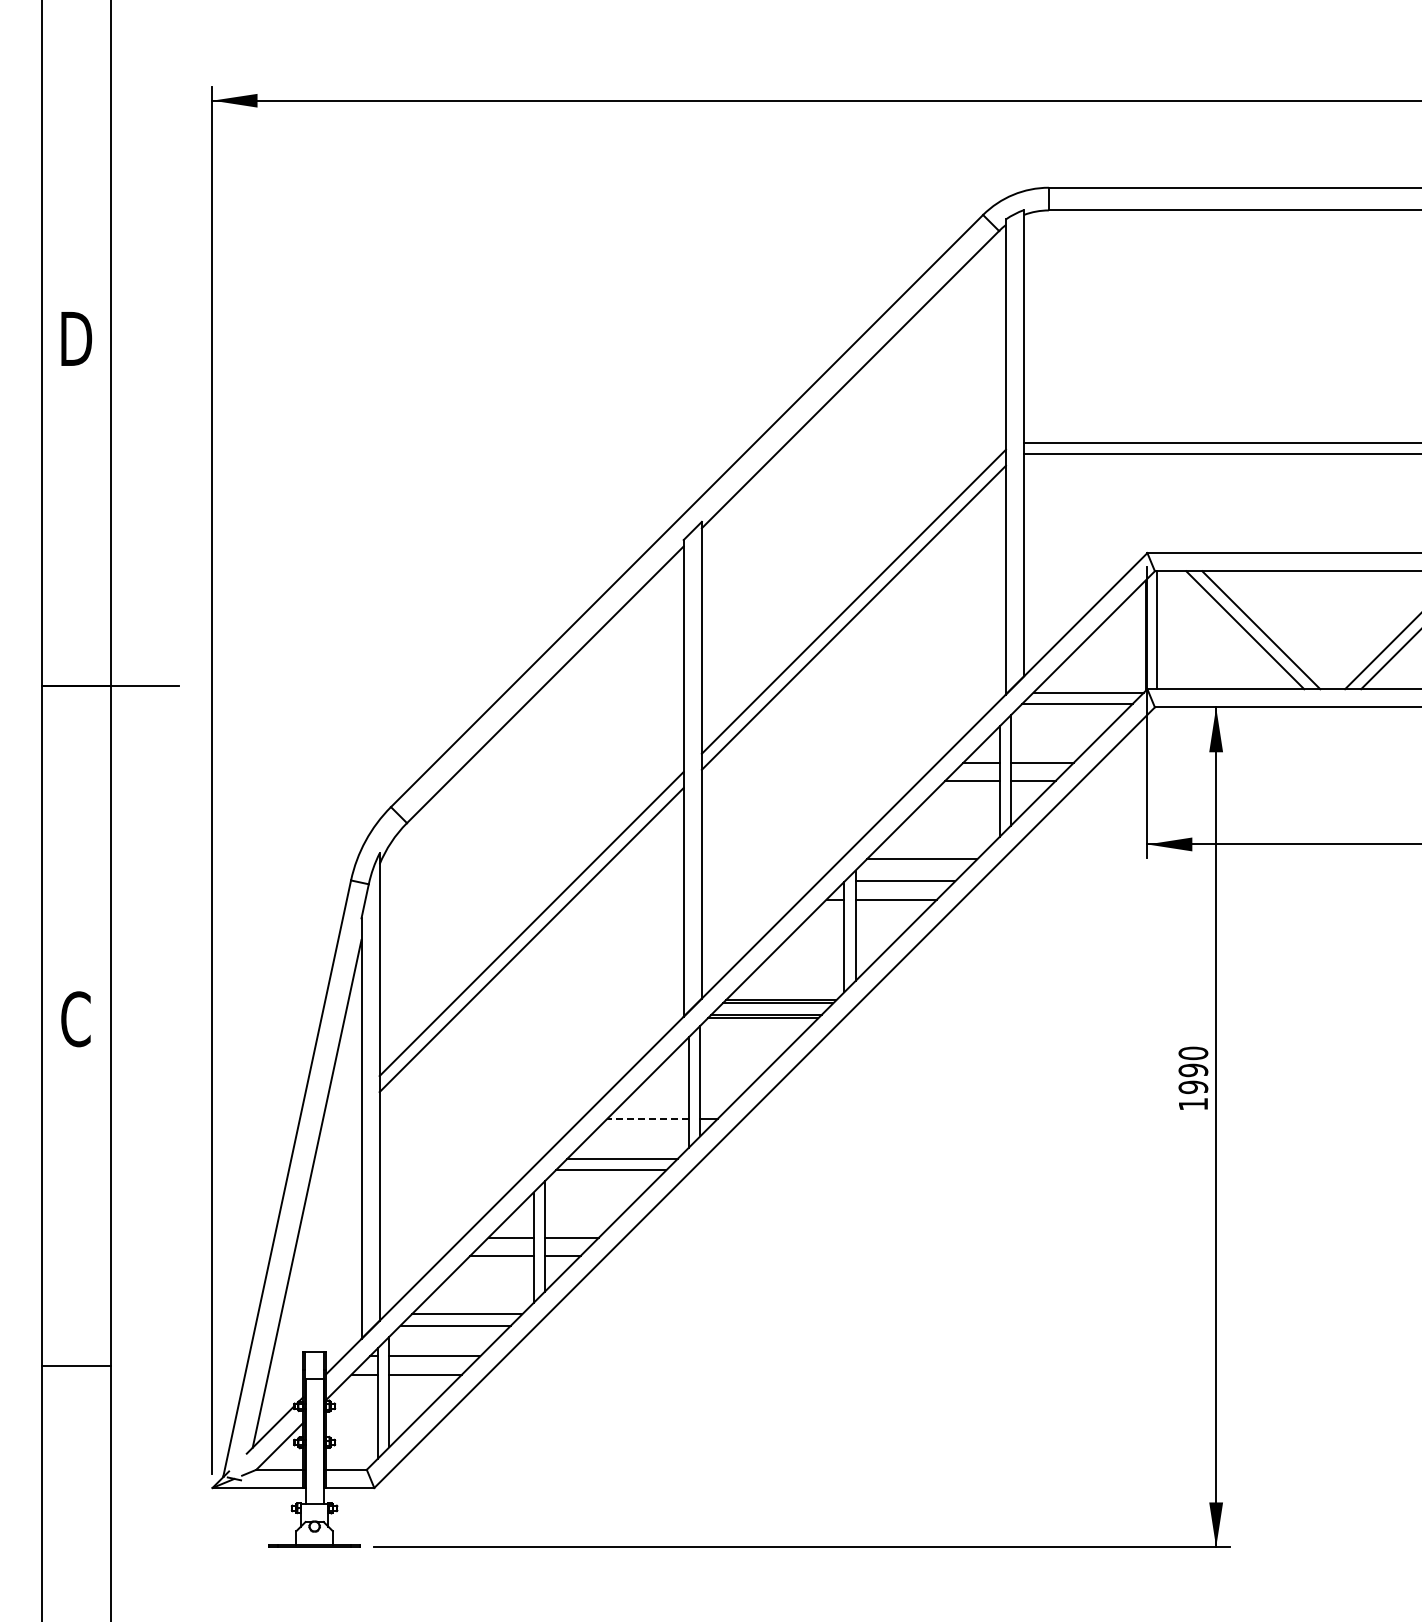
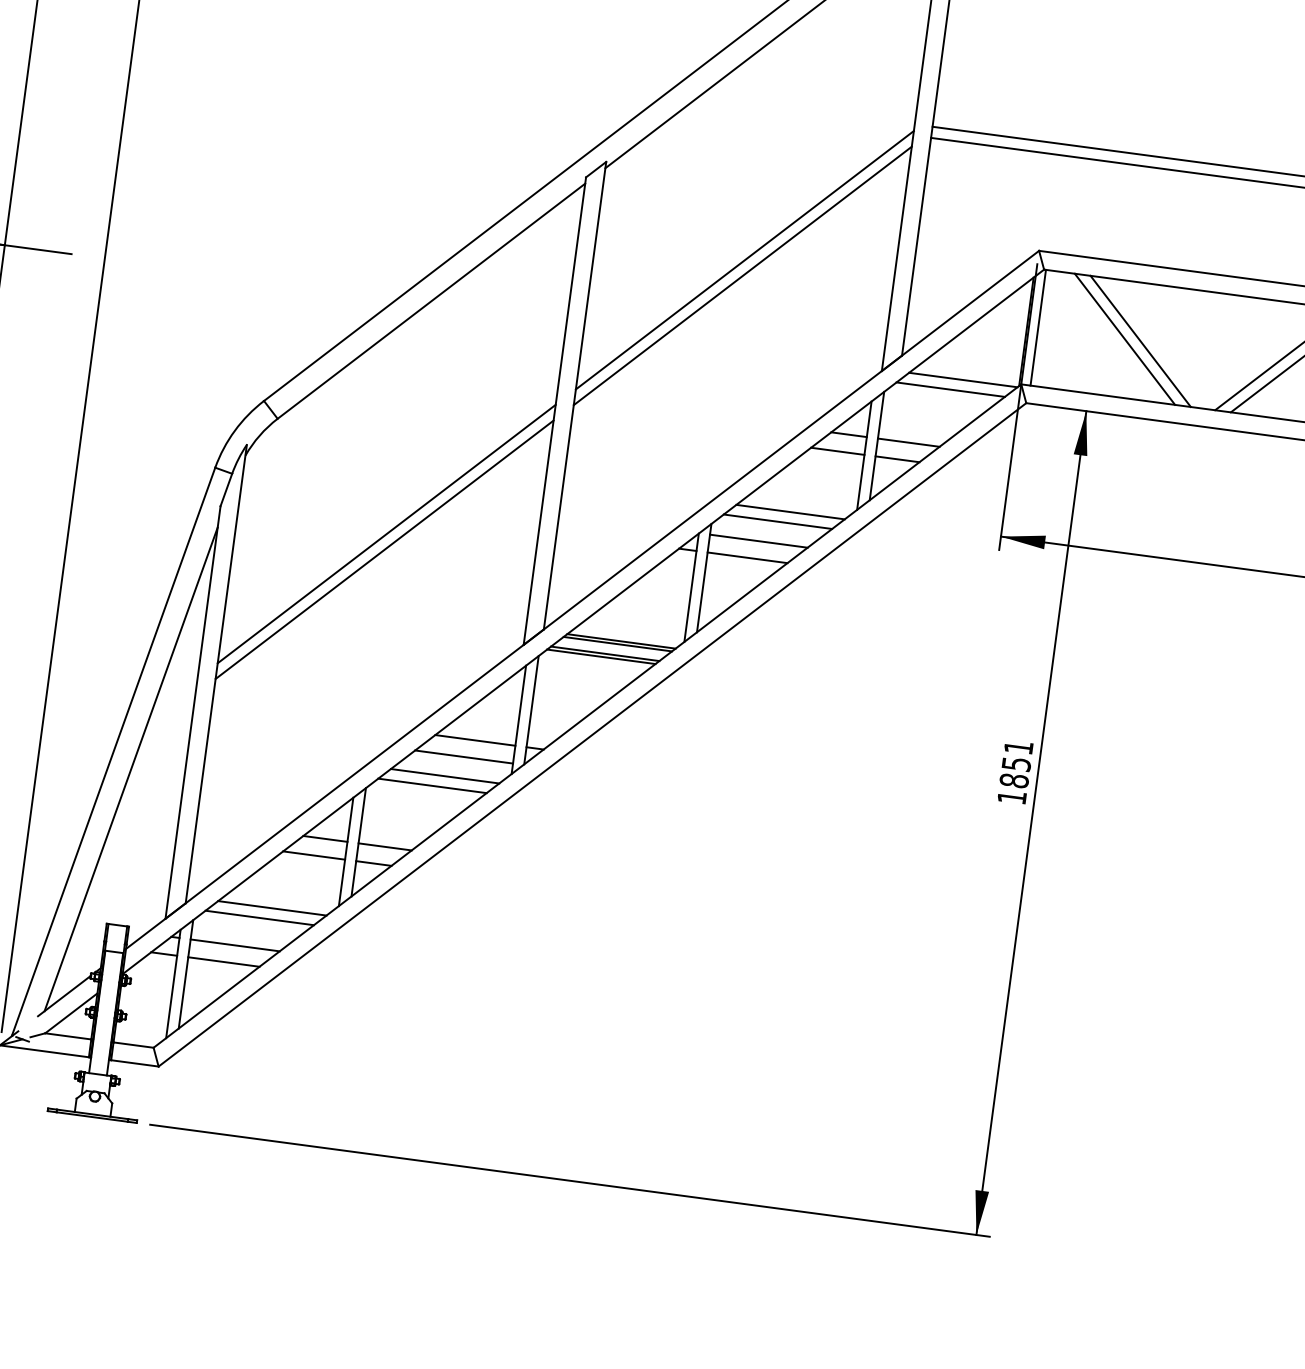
line: (933, 848) -> (790, 512), added
text: (1193, 1070) -> (1016, 764), 1990 -> 1851
line: (648, 1118) -> (475, 740), dashed -> solid
line: (638, 1137) -> (463, 757), added

